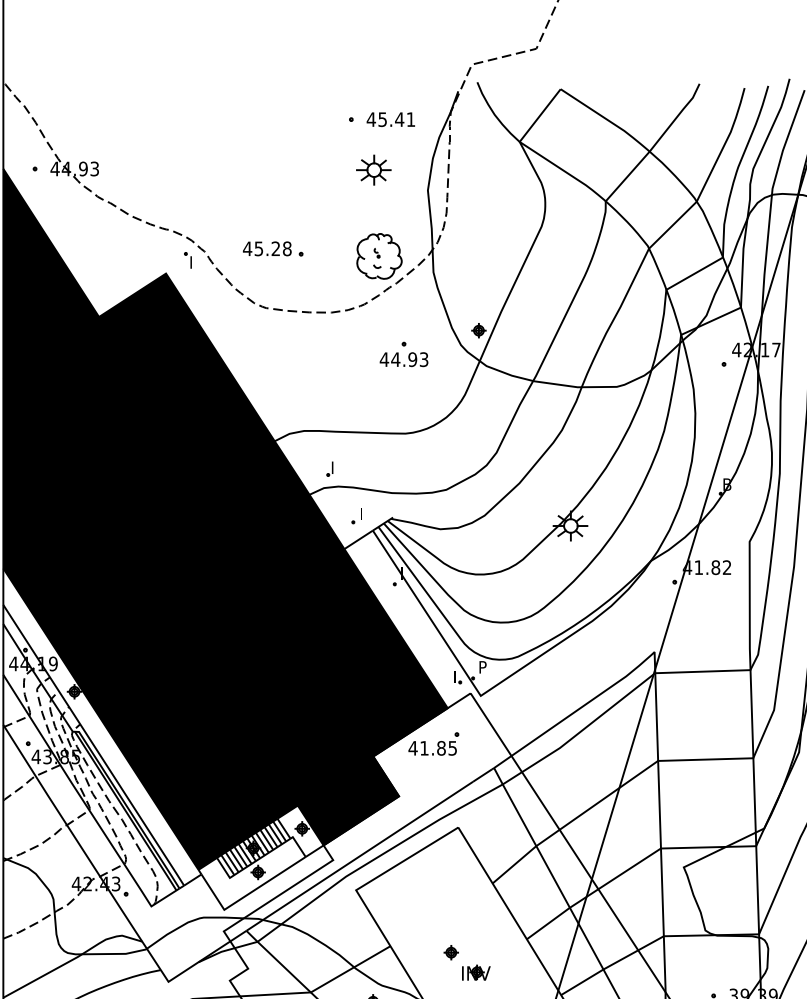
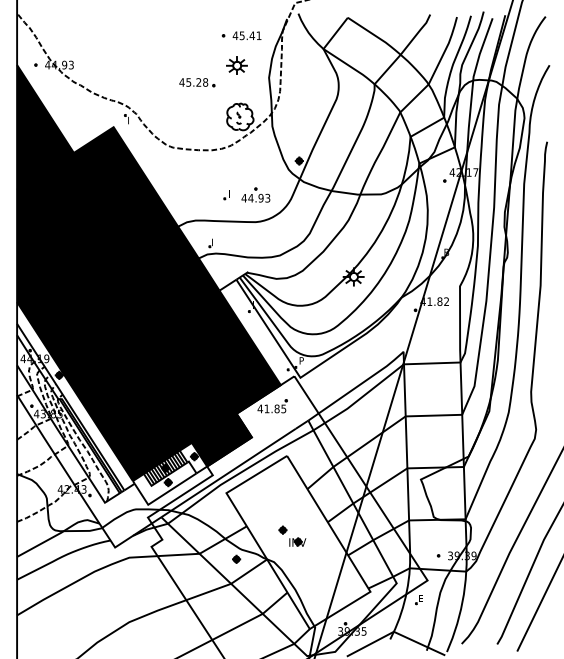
part: (273, 248) -> (197, 82), moved
part: (403, 353) -> (255, 194), moved
part: (356, 516) -> (226, 195), moved

